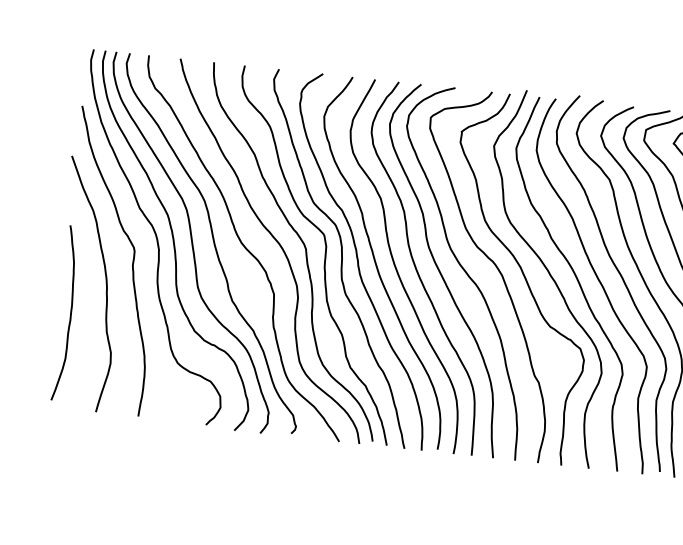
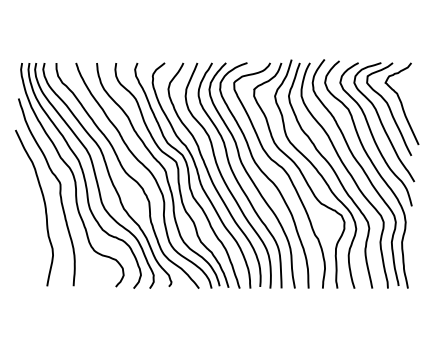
curve: (69, 313) -> (24, 227), removed

